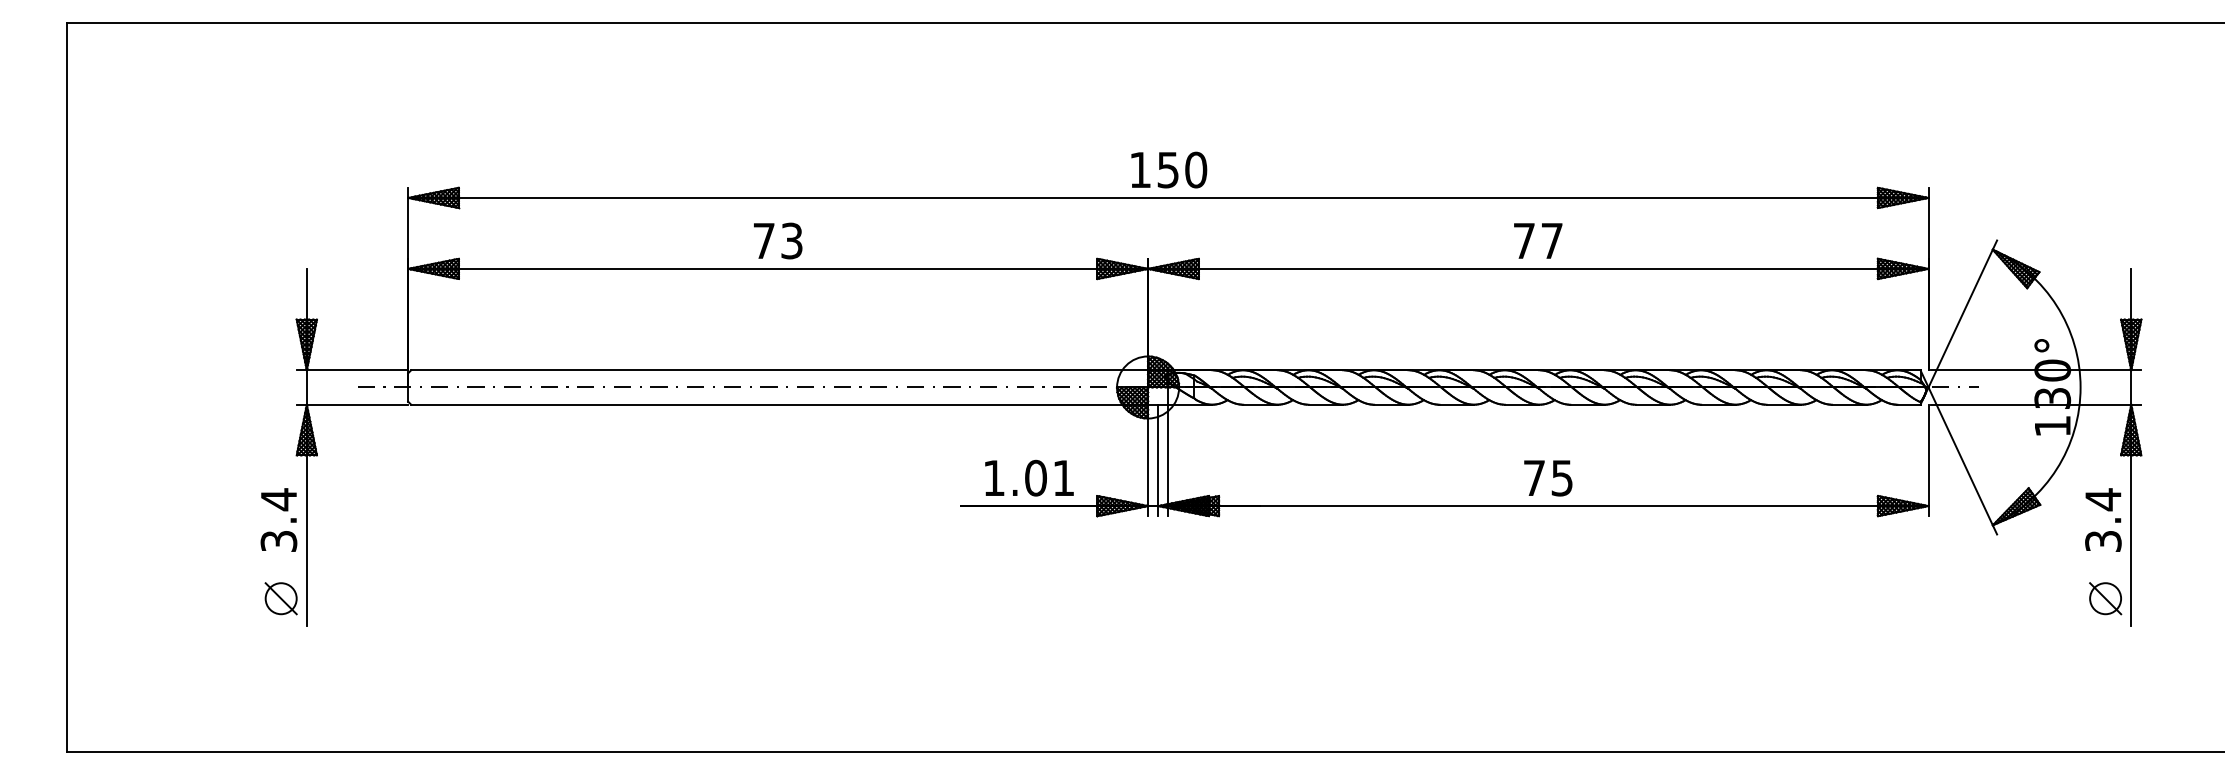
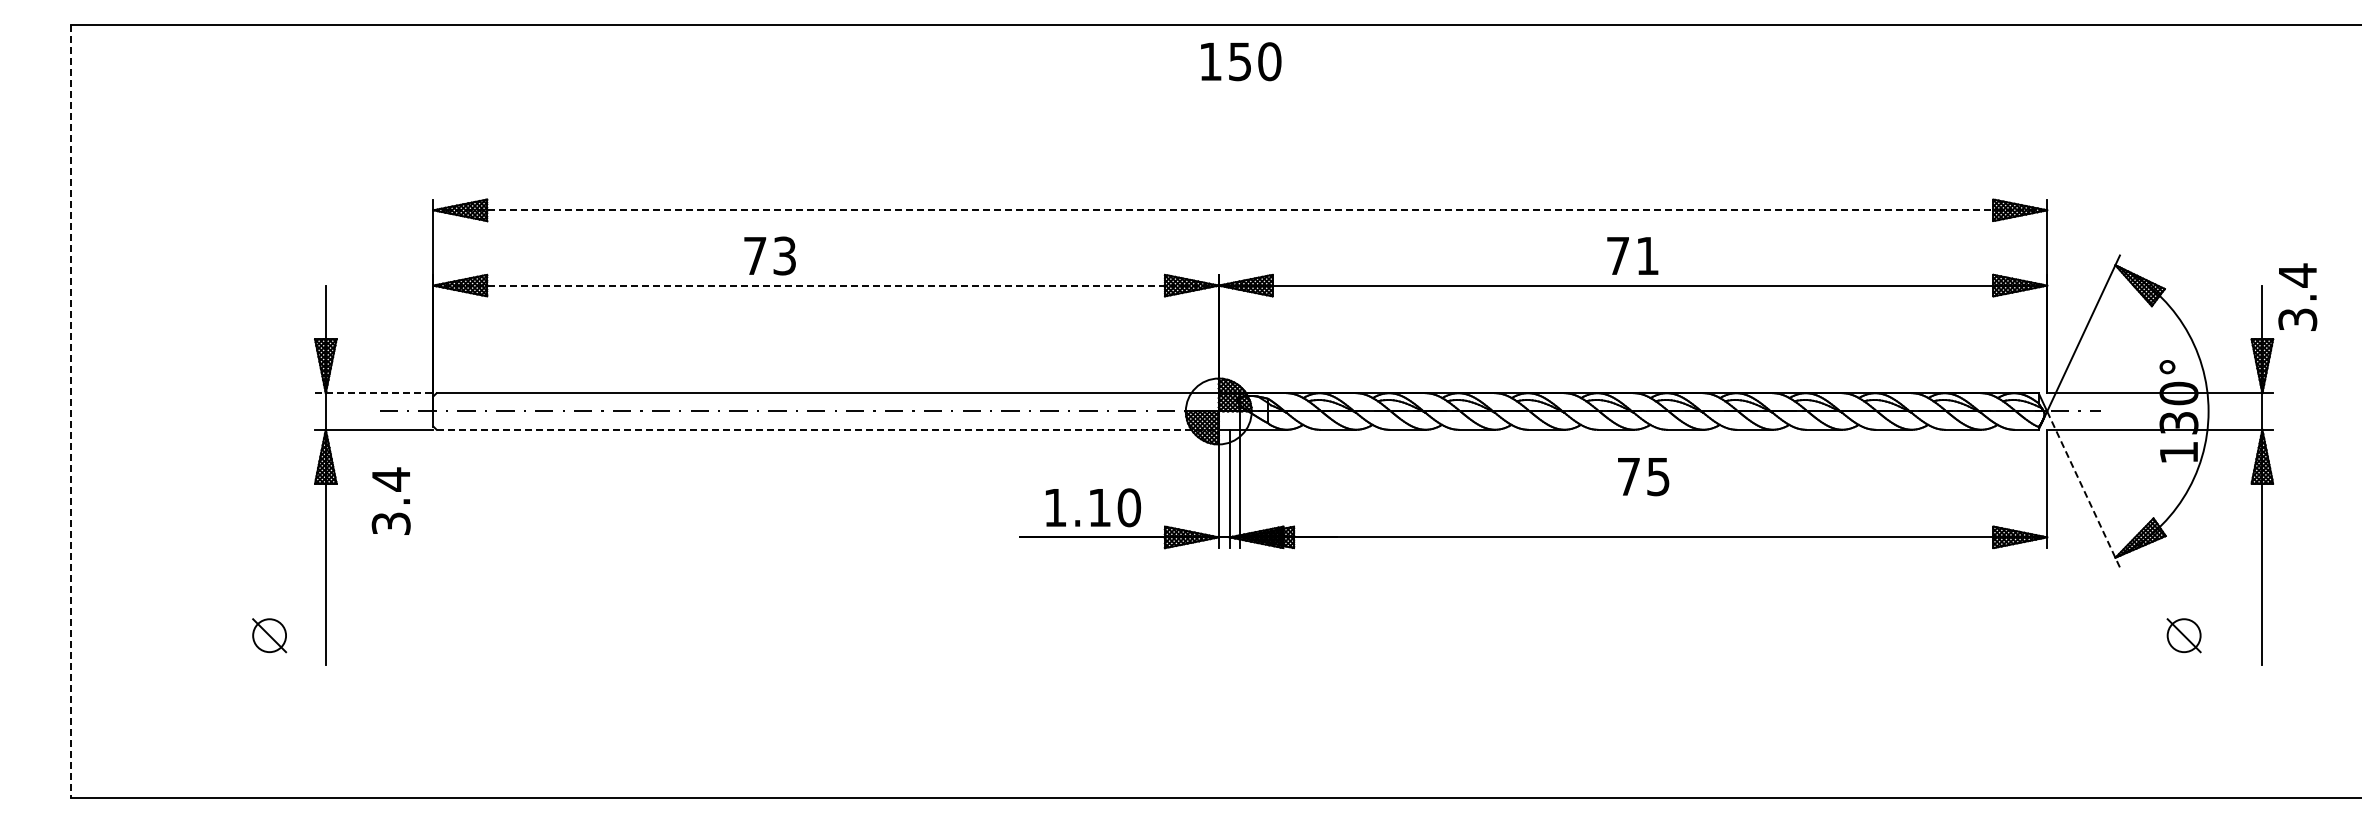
text: (1169, 169) -> (1241, 61), moved
line: (1168, 198) -> (1240, 210), solid -> dashed
text: (777, 240) -> (769, 255), moved
text: (1551, 240) -> (1647, 255), 77 -> 71
line: (778, 268) -> (826, 285), solid -> dashed
line: (352, 370) -> (374, 393), solid -> dashed
line: (66, 387) -> (70, 411), solid -> dashed
line: (780, 404) -> (828, 429), solid -> dashed
line: (1962, 460) -> (2083, 489), solid -> dashed
text: (1049, 477) -> (1114, 507), 1.01 -> 1.10
text: (1548, 478) -> (1643, 477), moved
text: (278, 519) -> (390, 500), moved
text: (2103, 519) -> (2297, 296), moved
part: (281, 598) -> (269, 635), moved
part: (2105, 598) -> (2183, 635), moved

